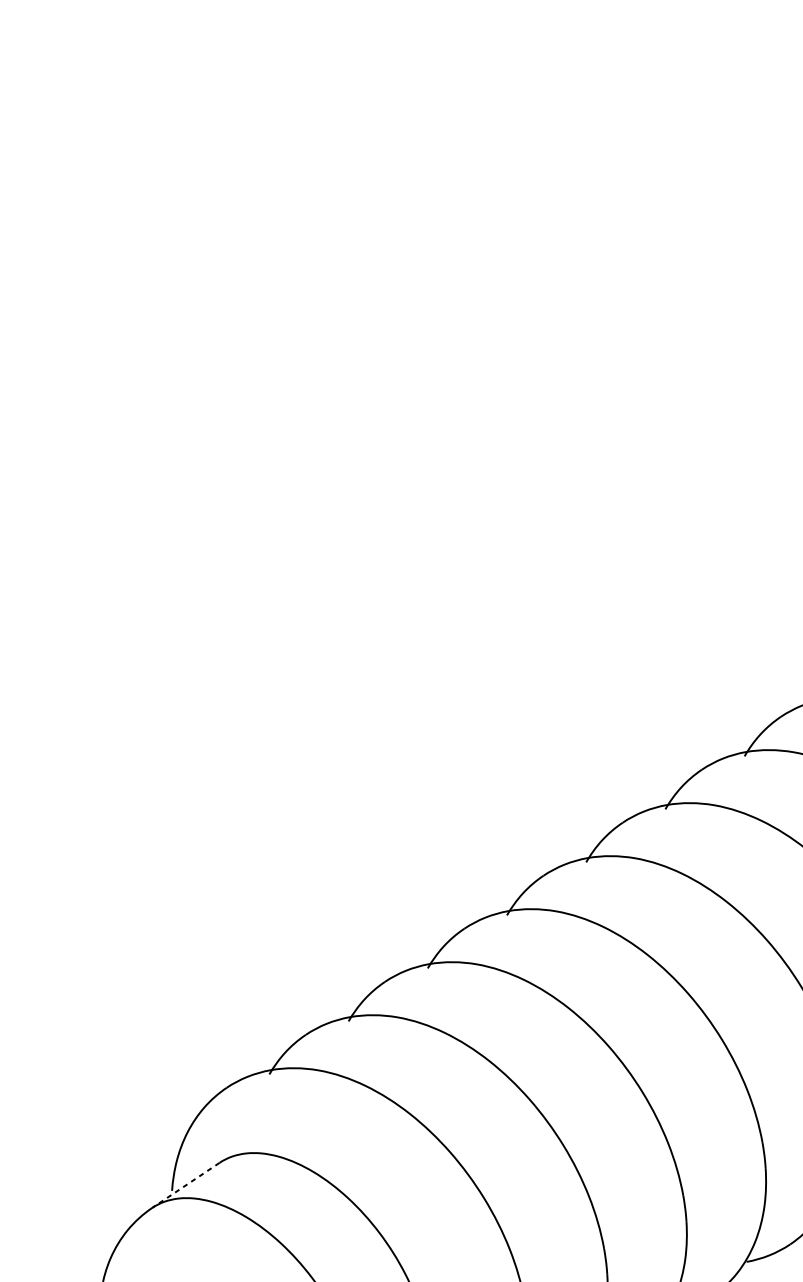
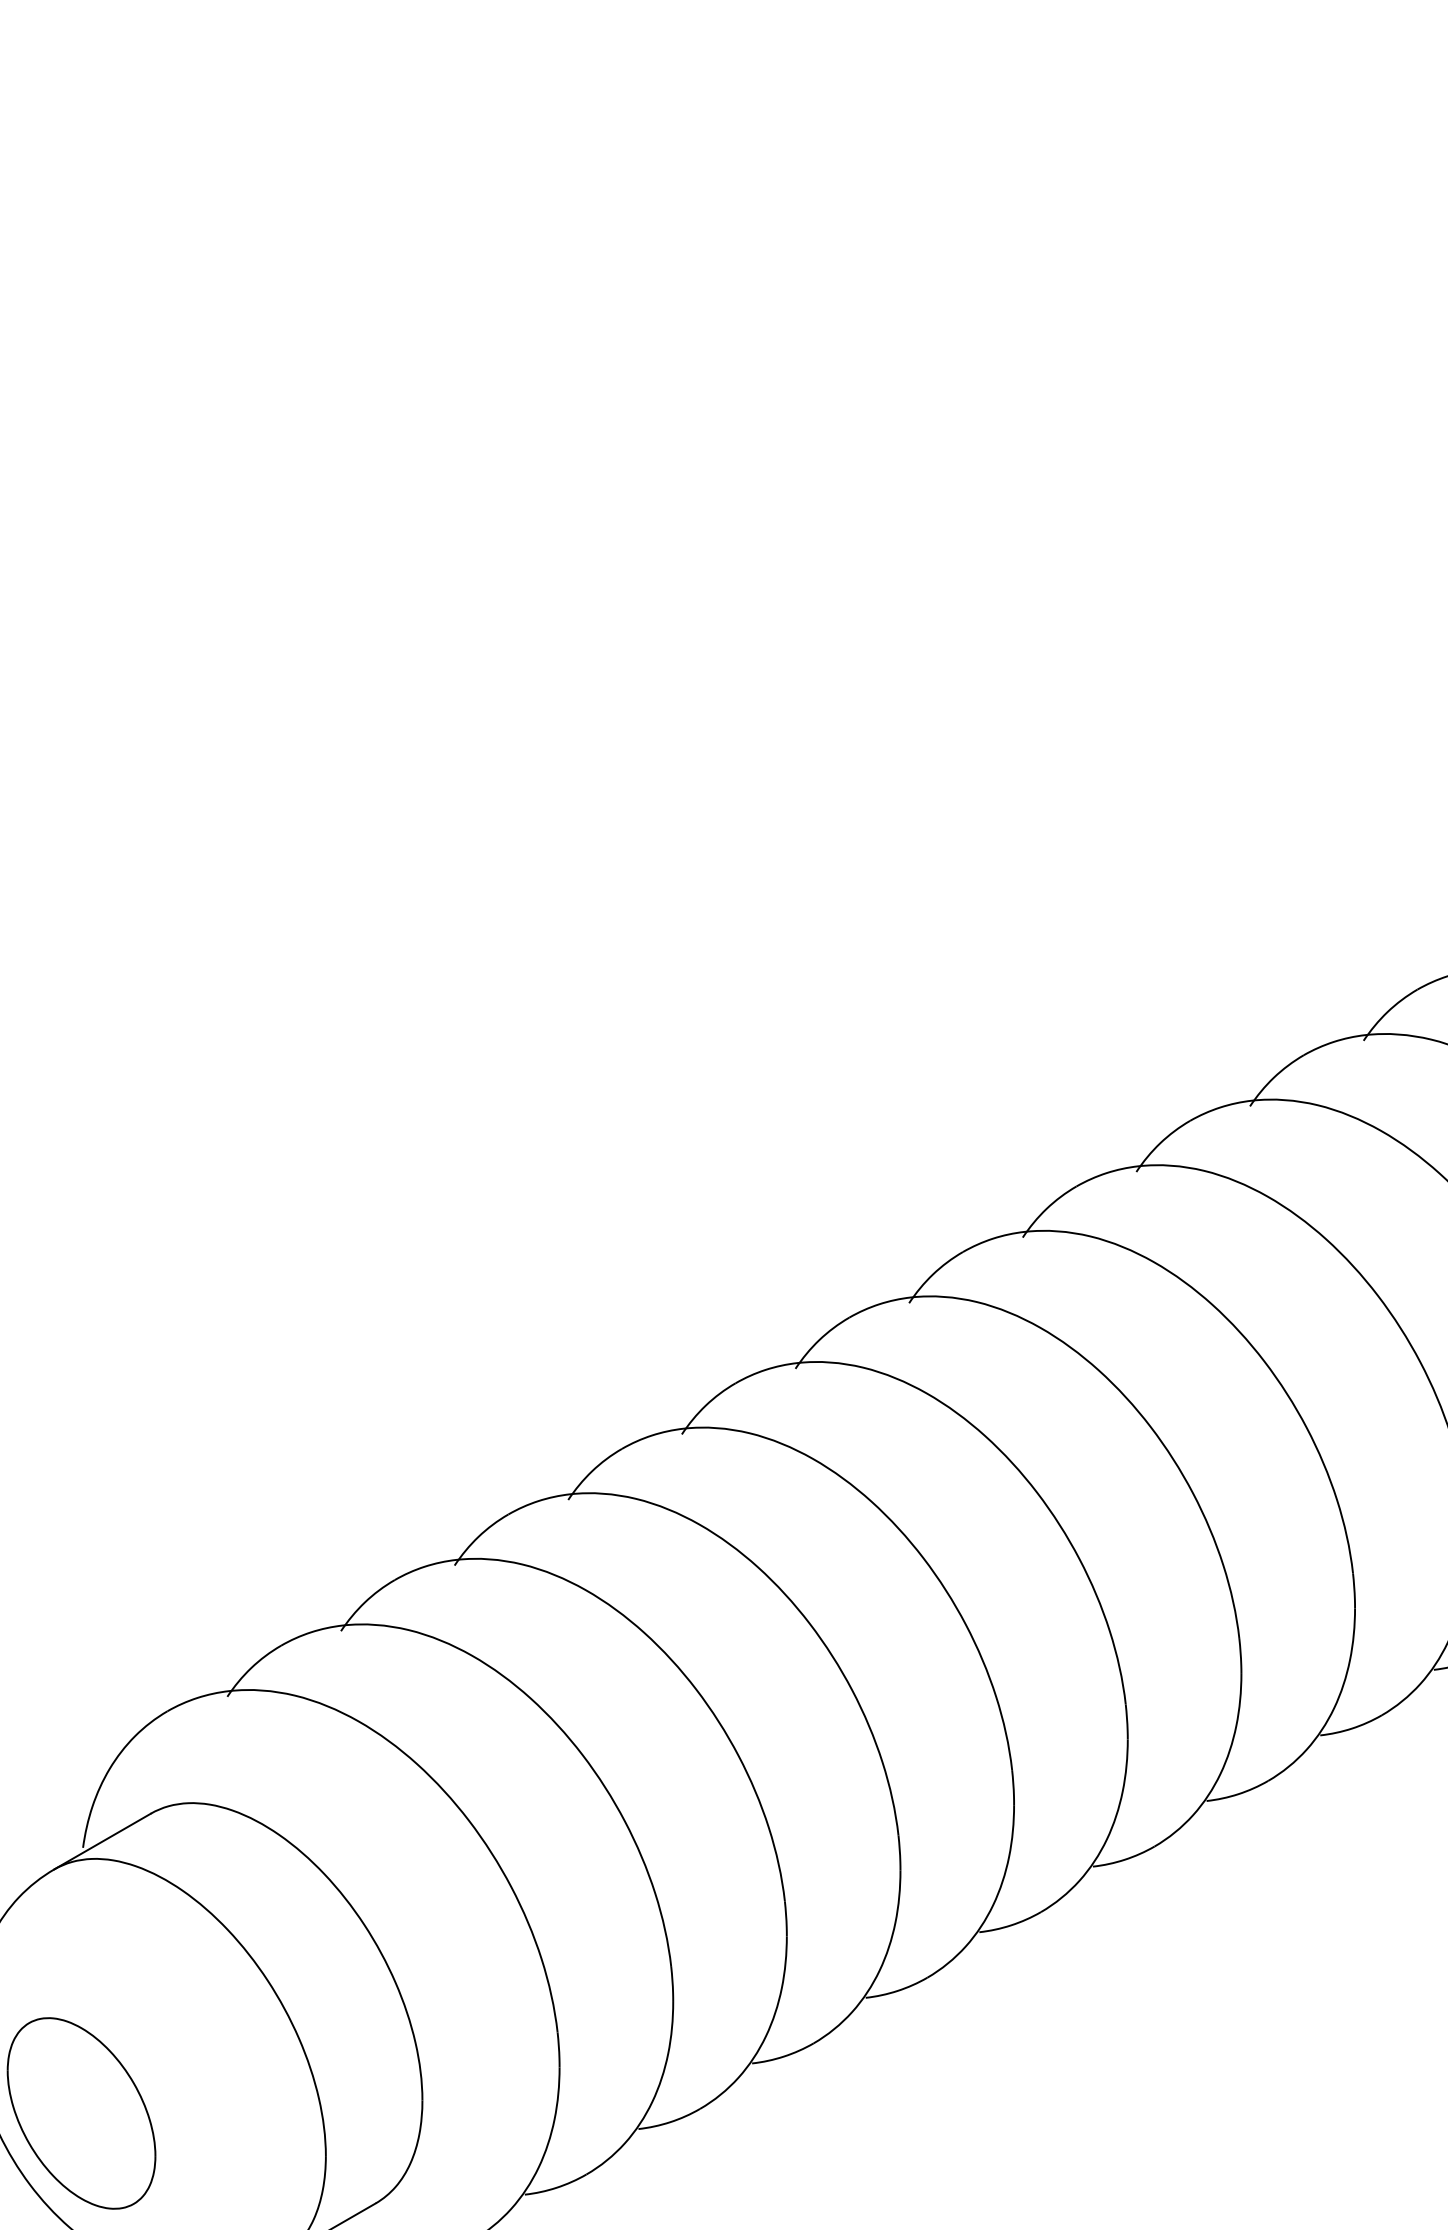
line: (185, 1185) -> (102, 1841), dashed -> solid

